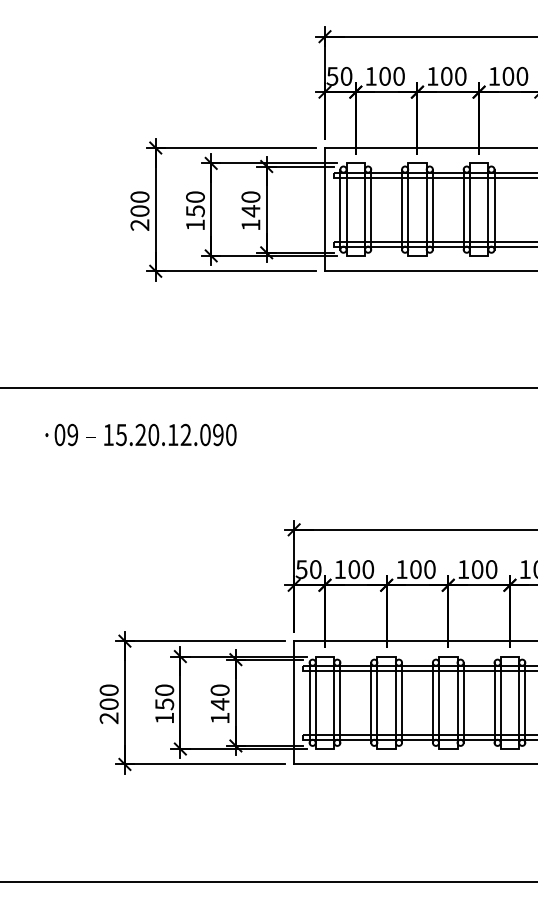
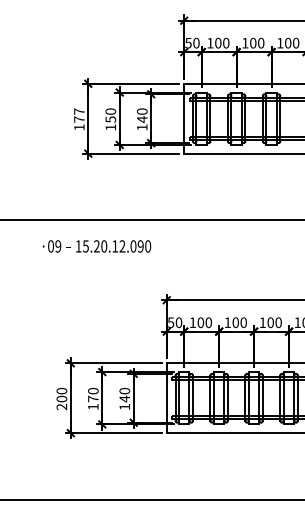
text: (140, 211) -> (79, 119), 200 -> 177
text: (140, 435) -> (96, 246), moved
text: (164, 703) -> (93, 398), 150 -> 170

